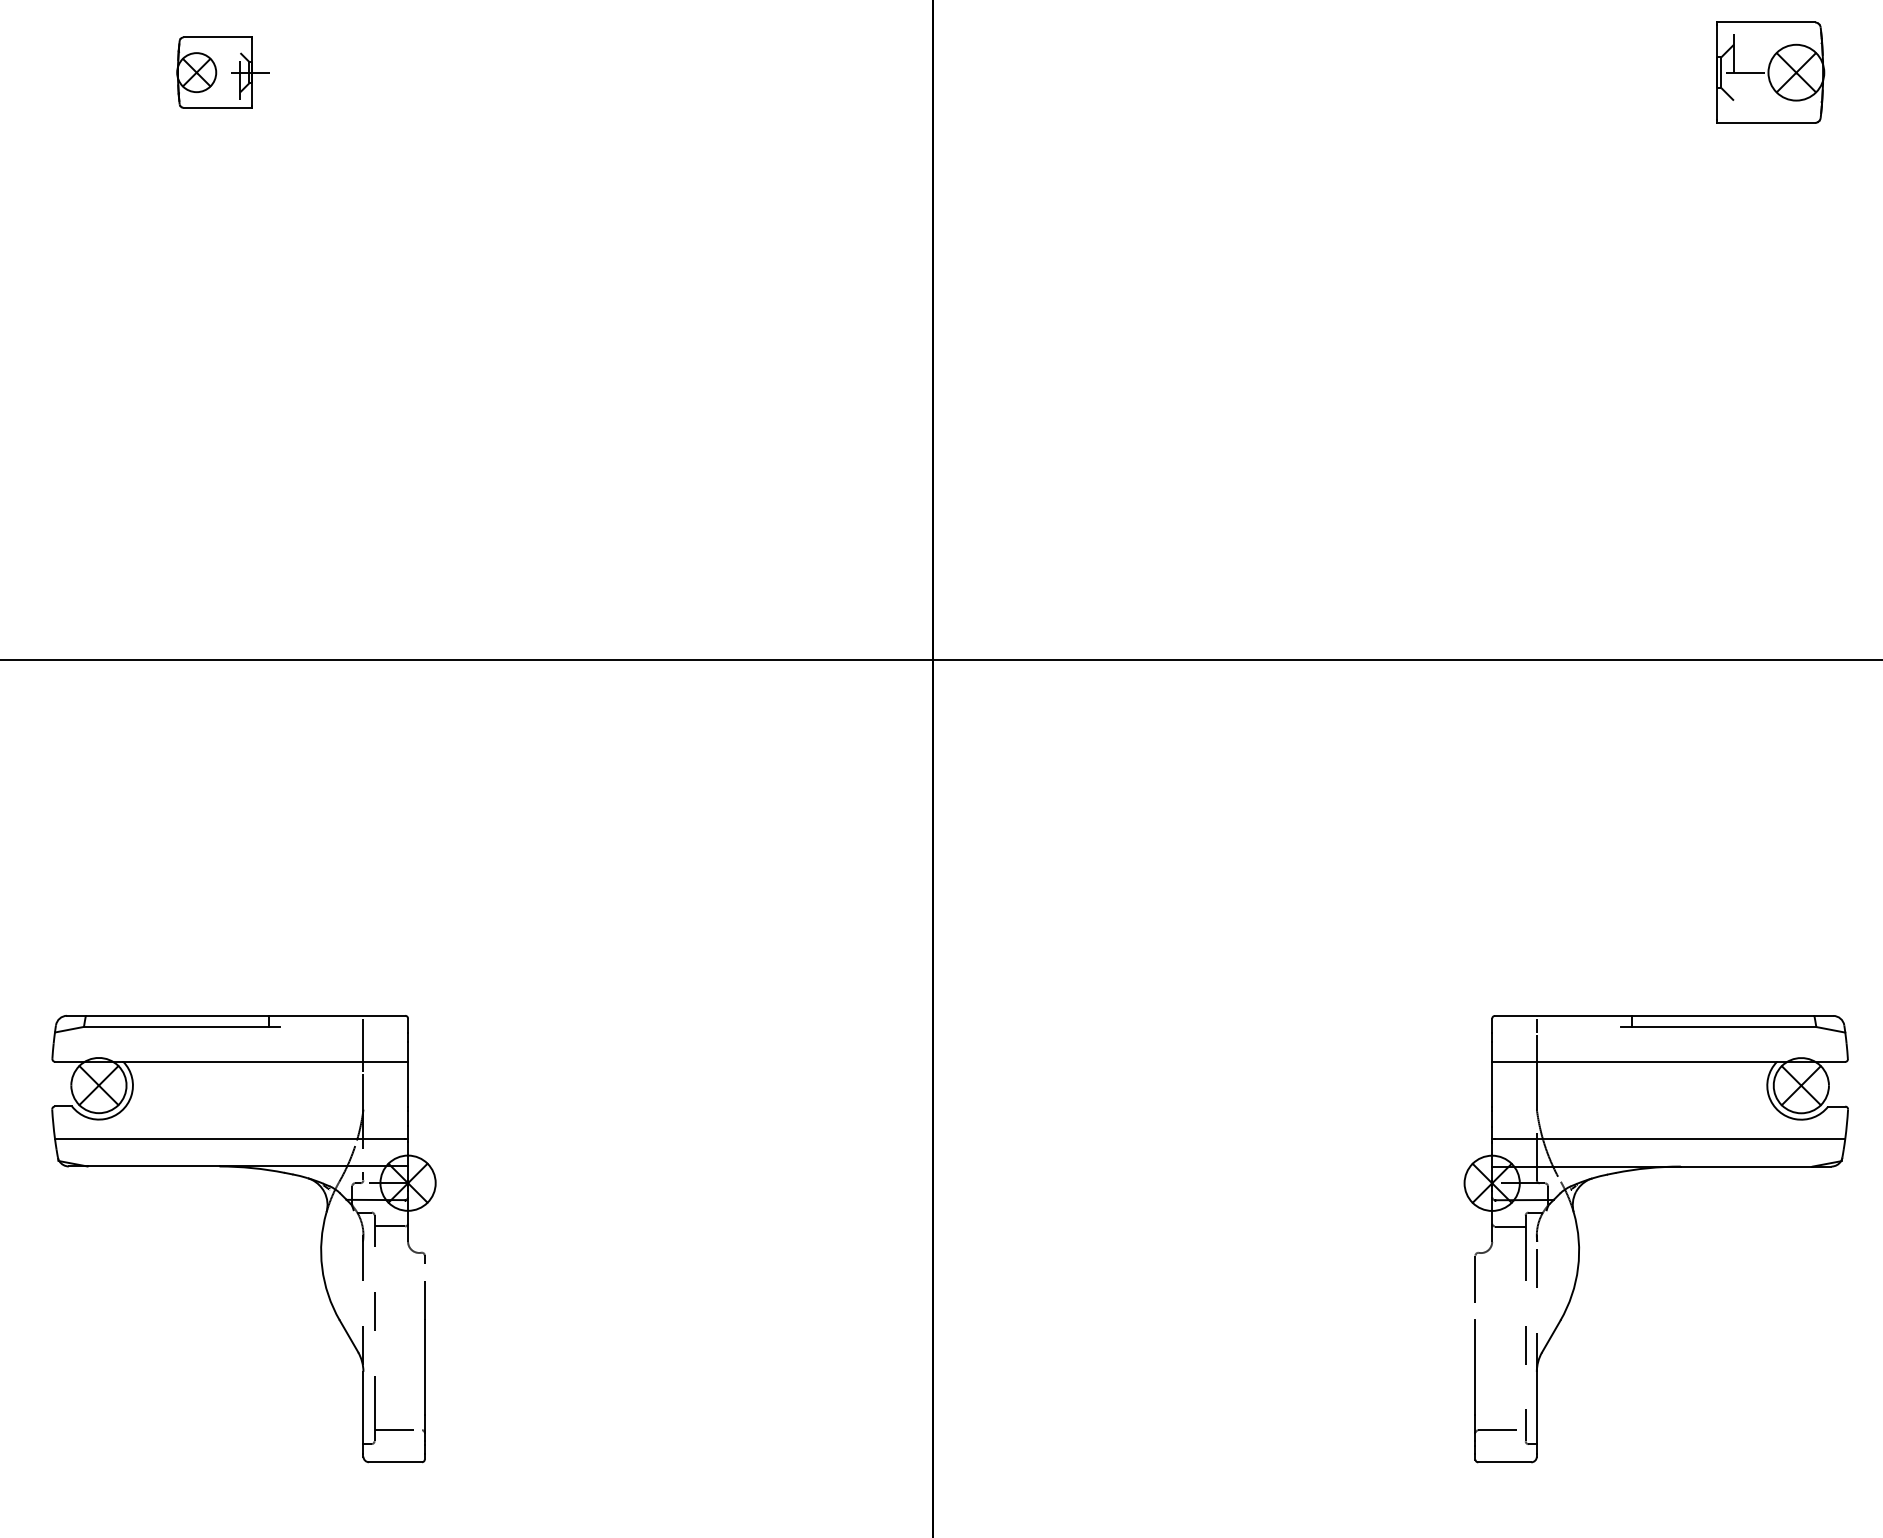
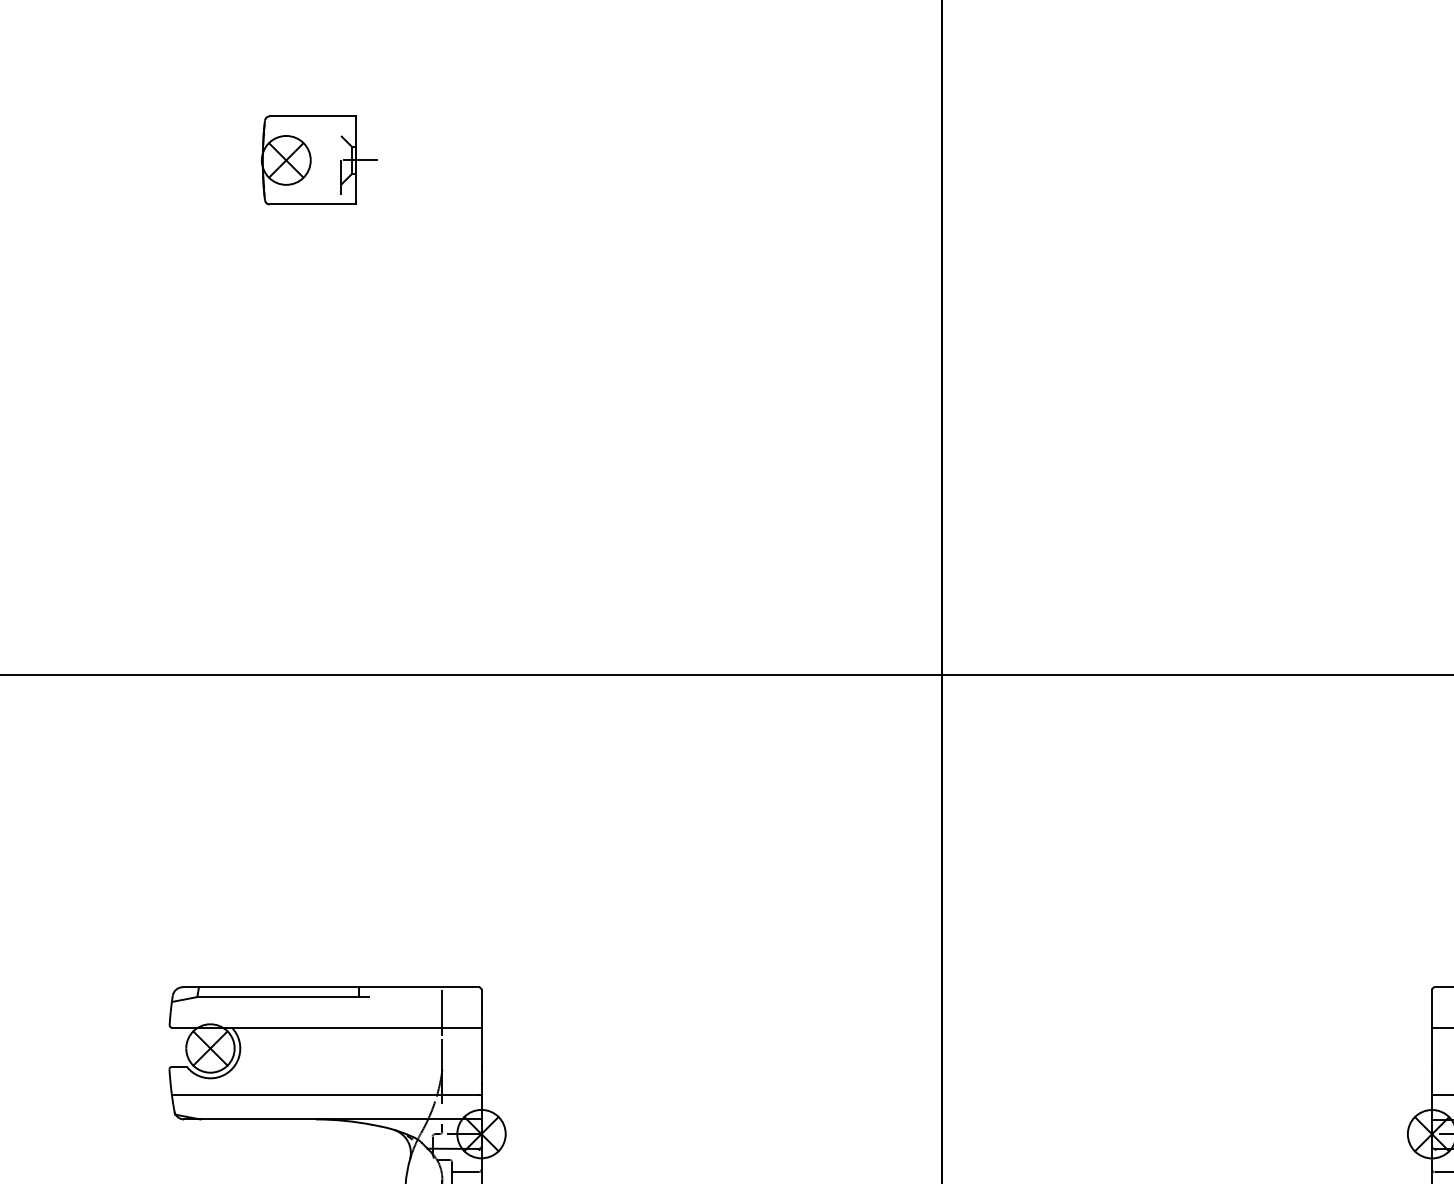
part: (222, 72) -> (318, 160), size x1.43

